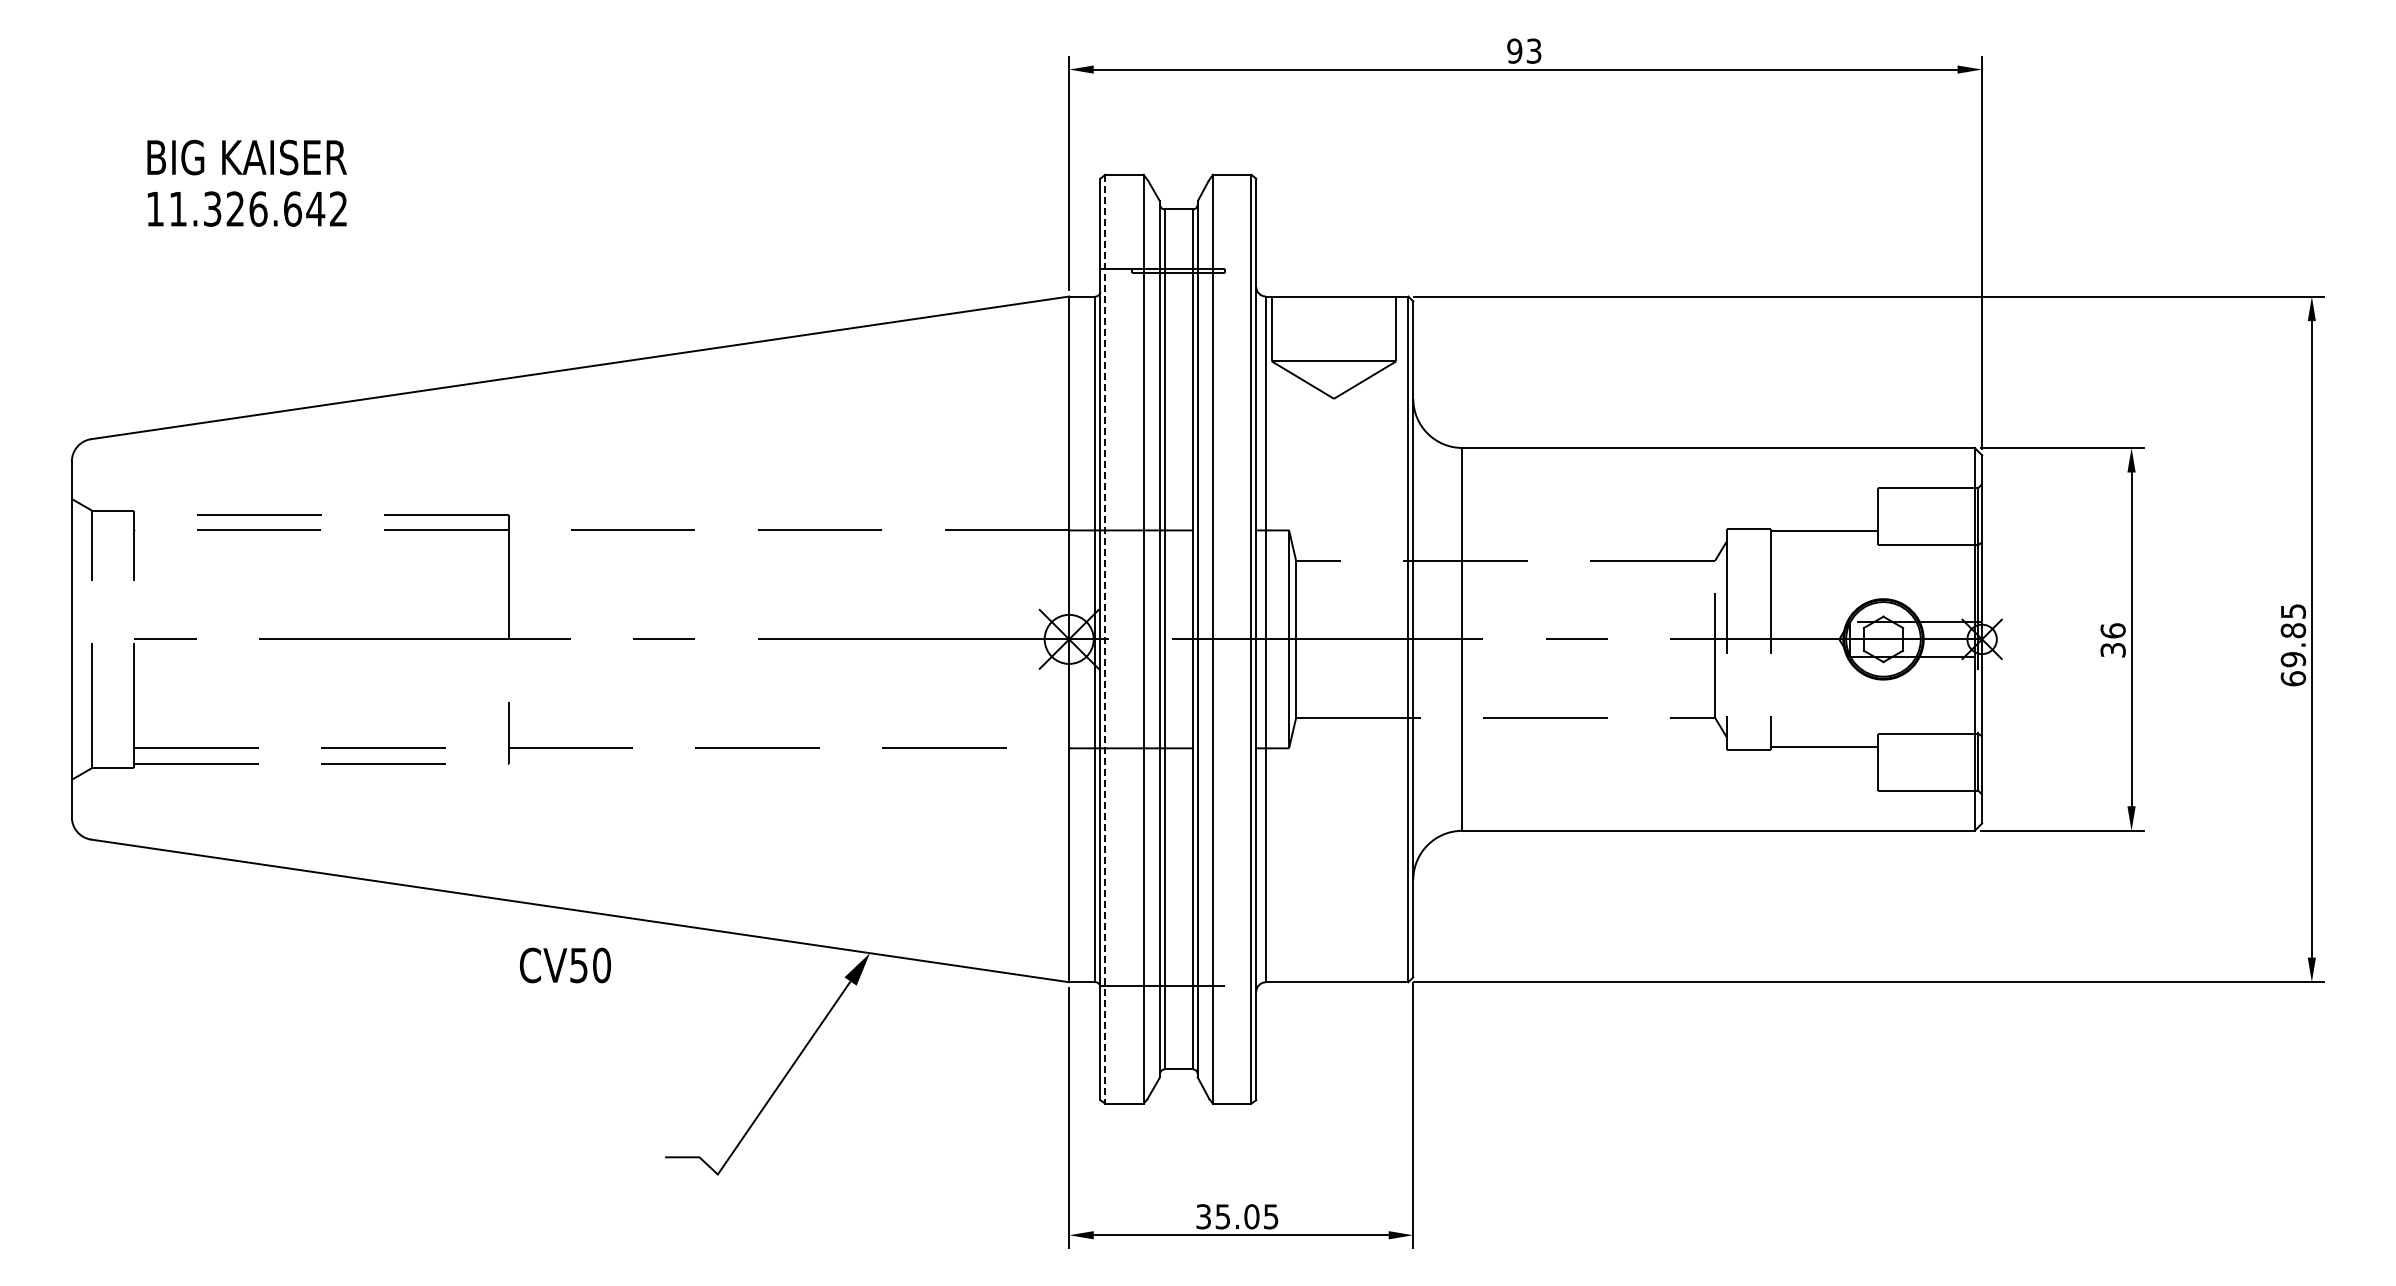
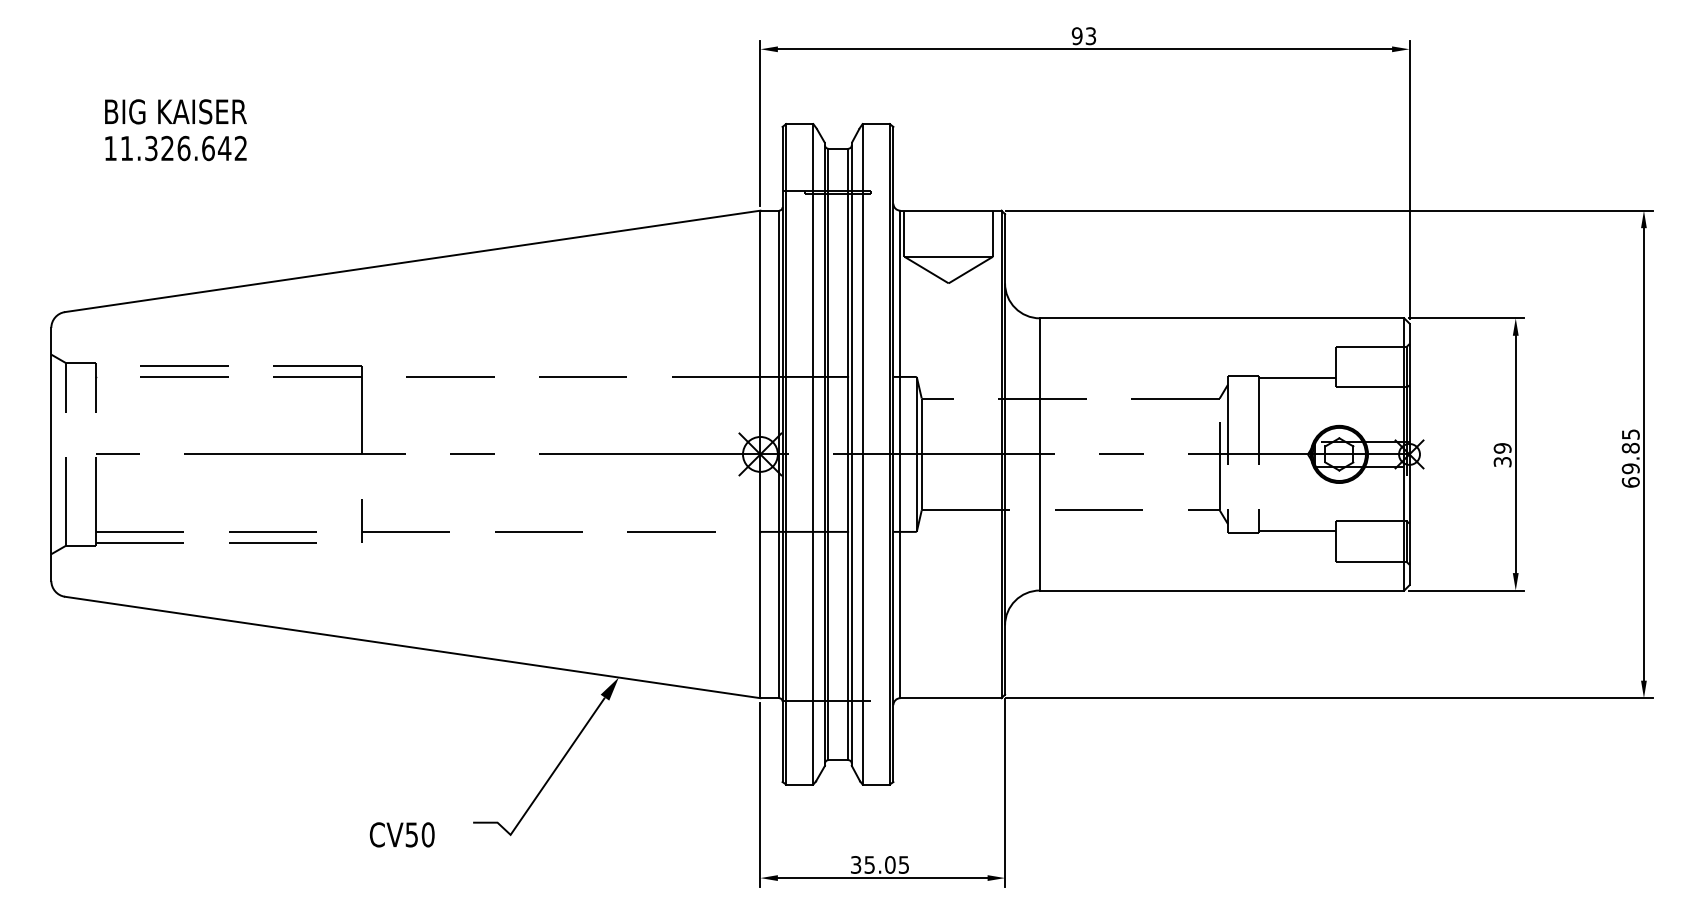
text: (2112, 630) -> (1502, 448), 36 -> 39
line: (1105, 639) -> (786, 454), dashed -> solid
text: (564, 965) -> (401, 834), moved

